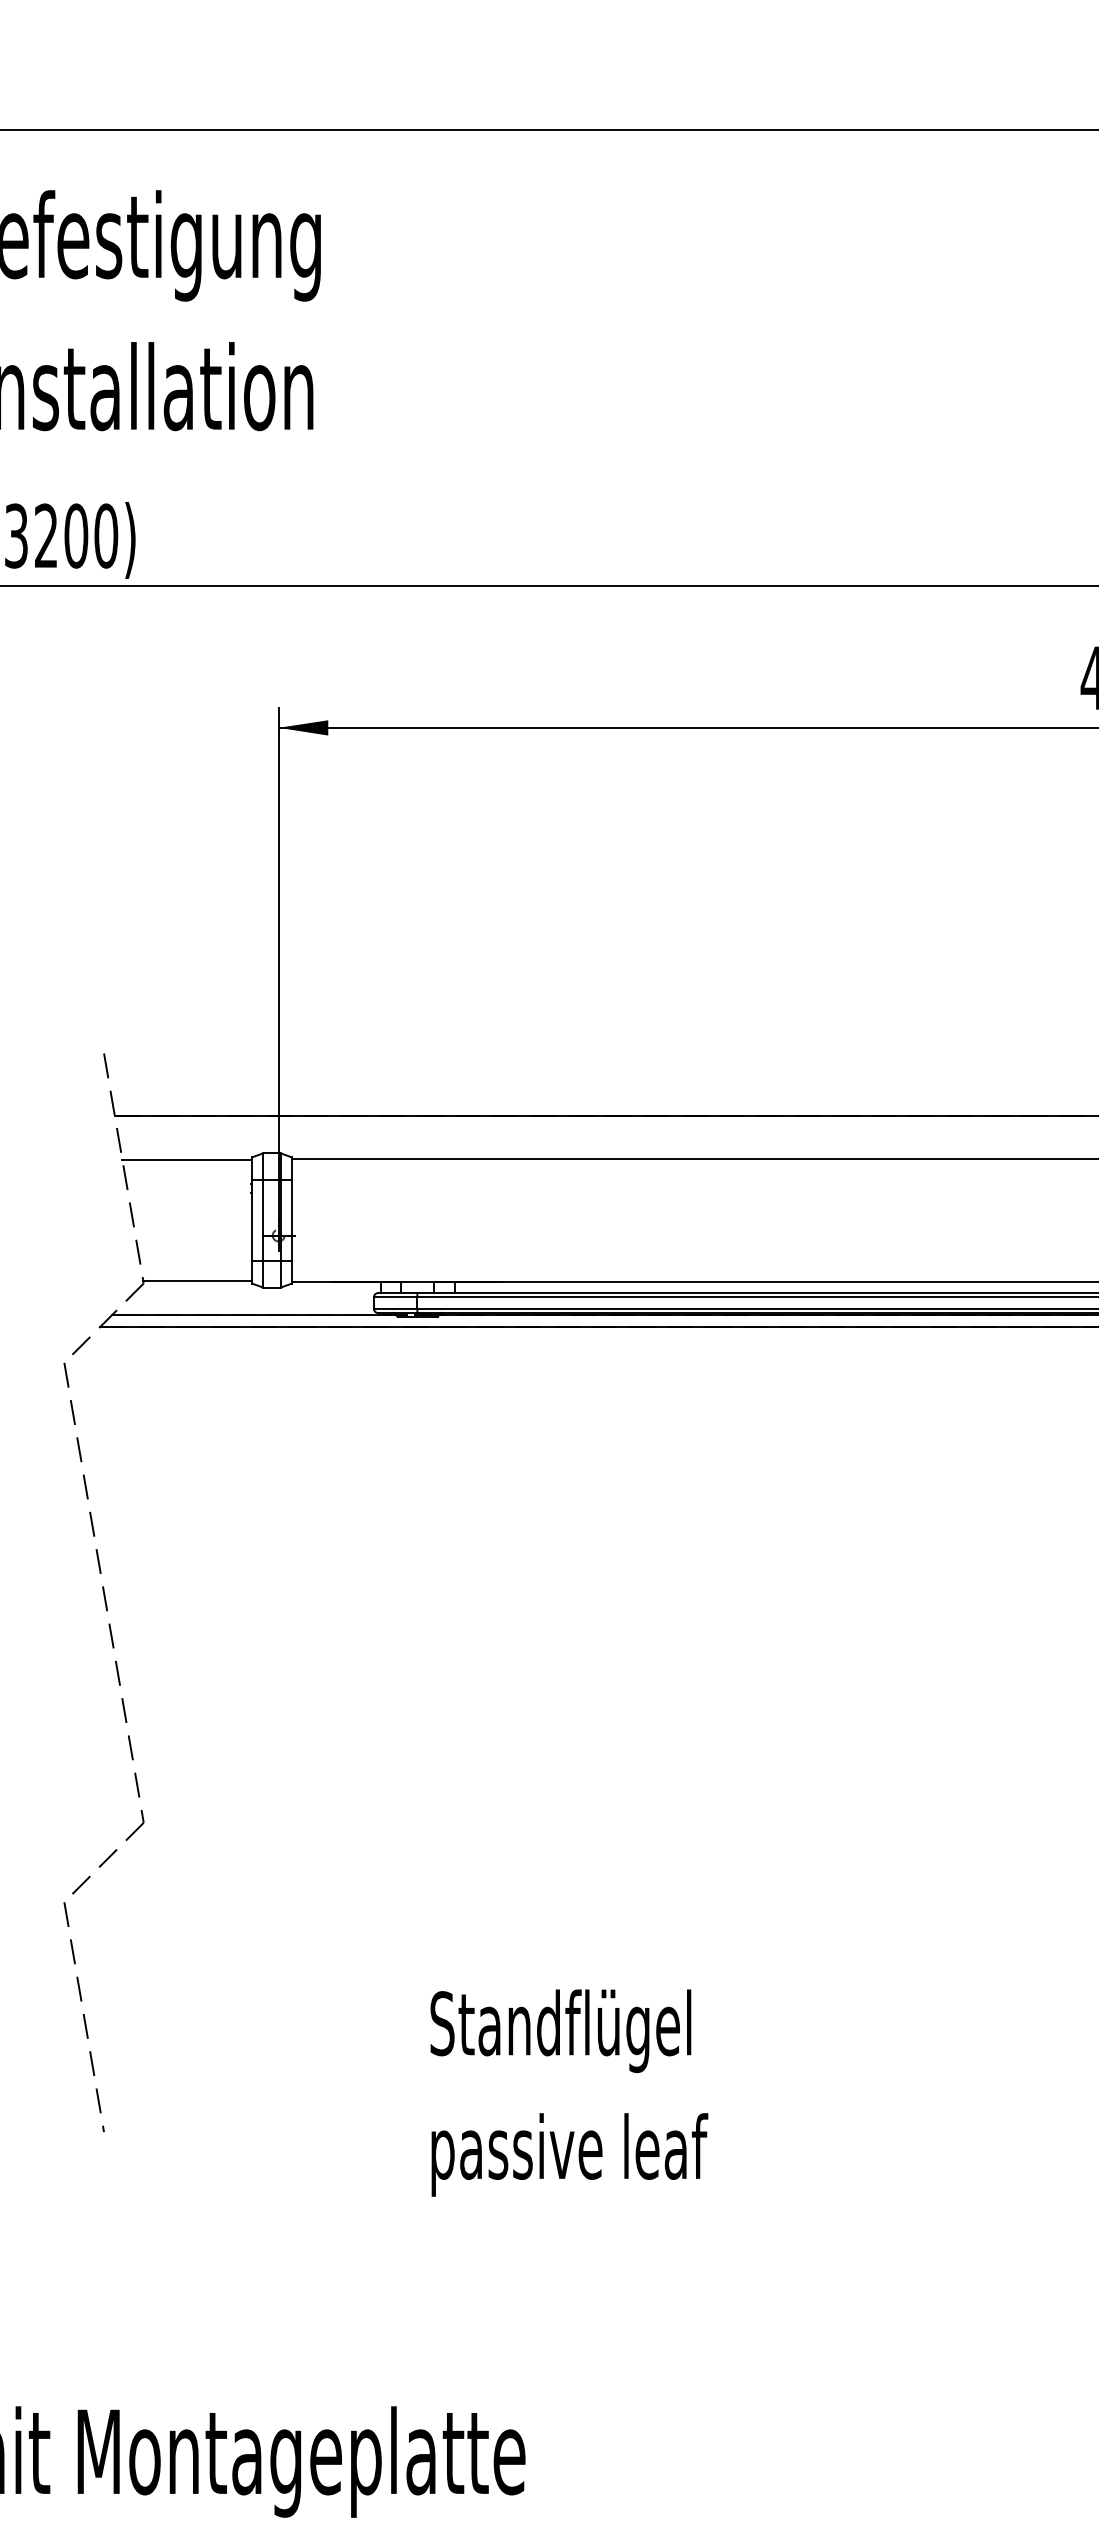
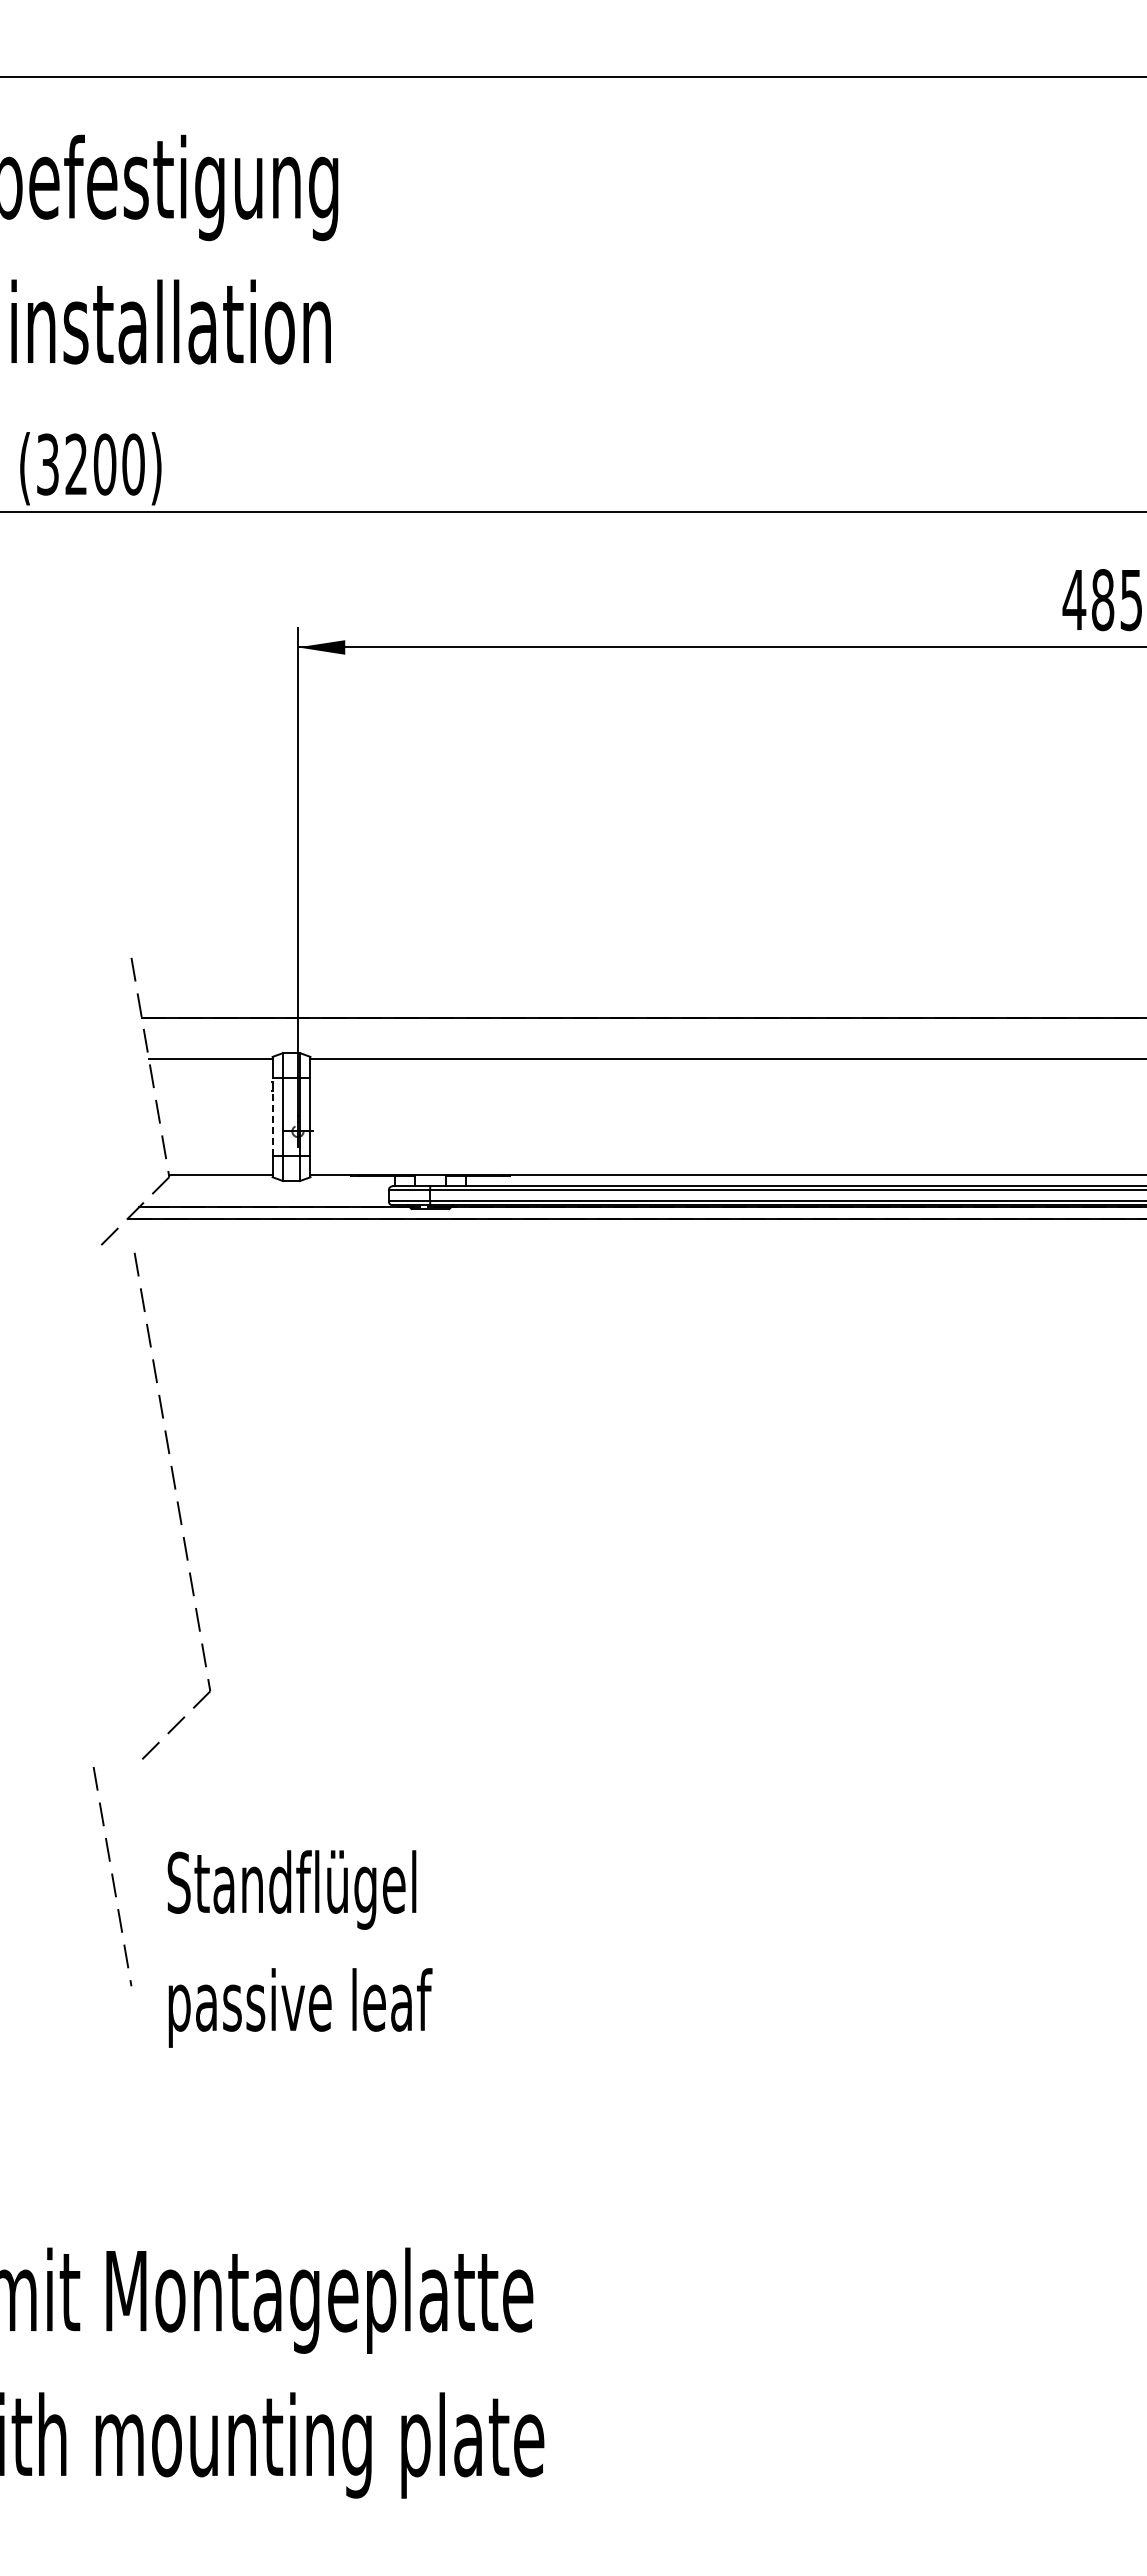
line: (251, 1220) -> (272, 1117), solid -> dashed
part: (104, 1627) -> (172, 1505), moved
text: (568, 2092) -> (299, 1948), moved

